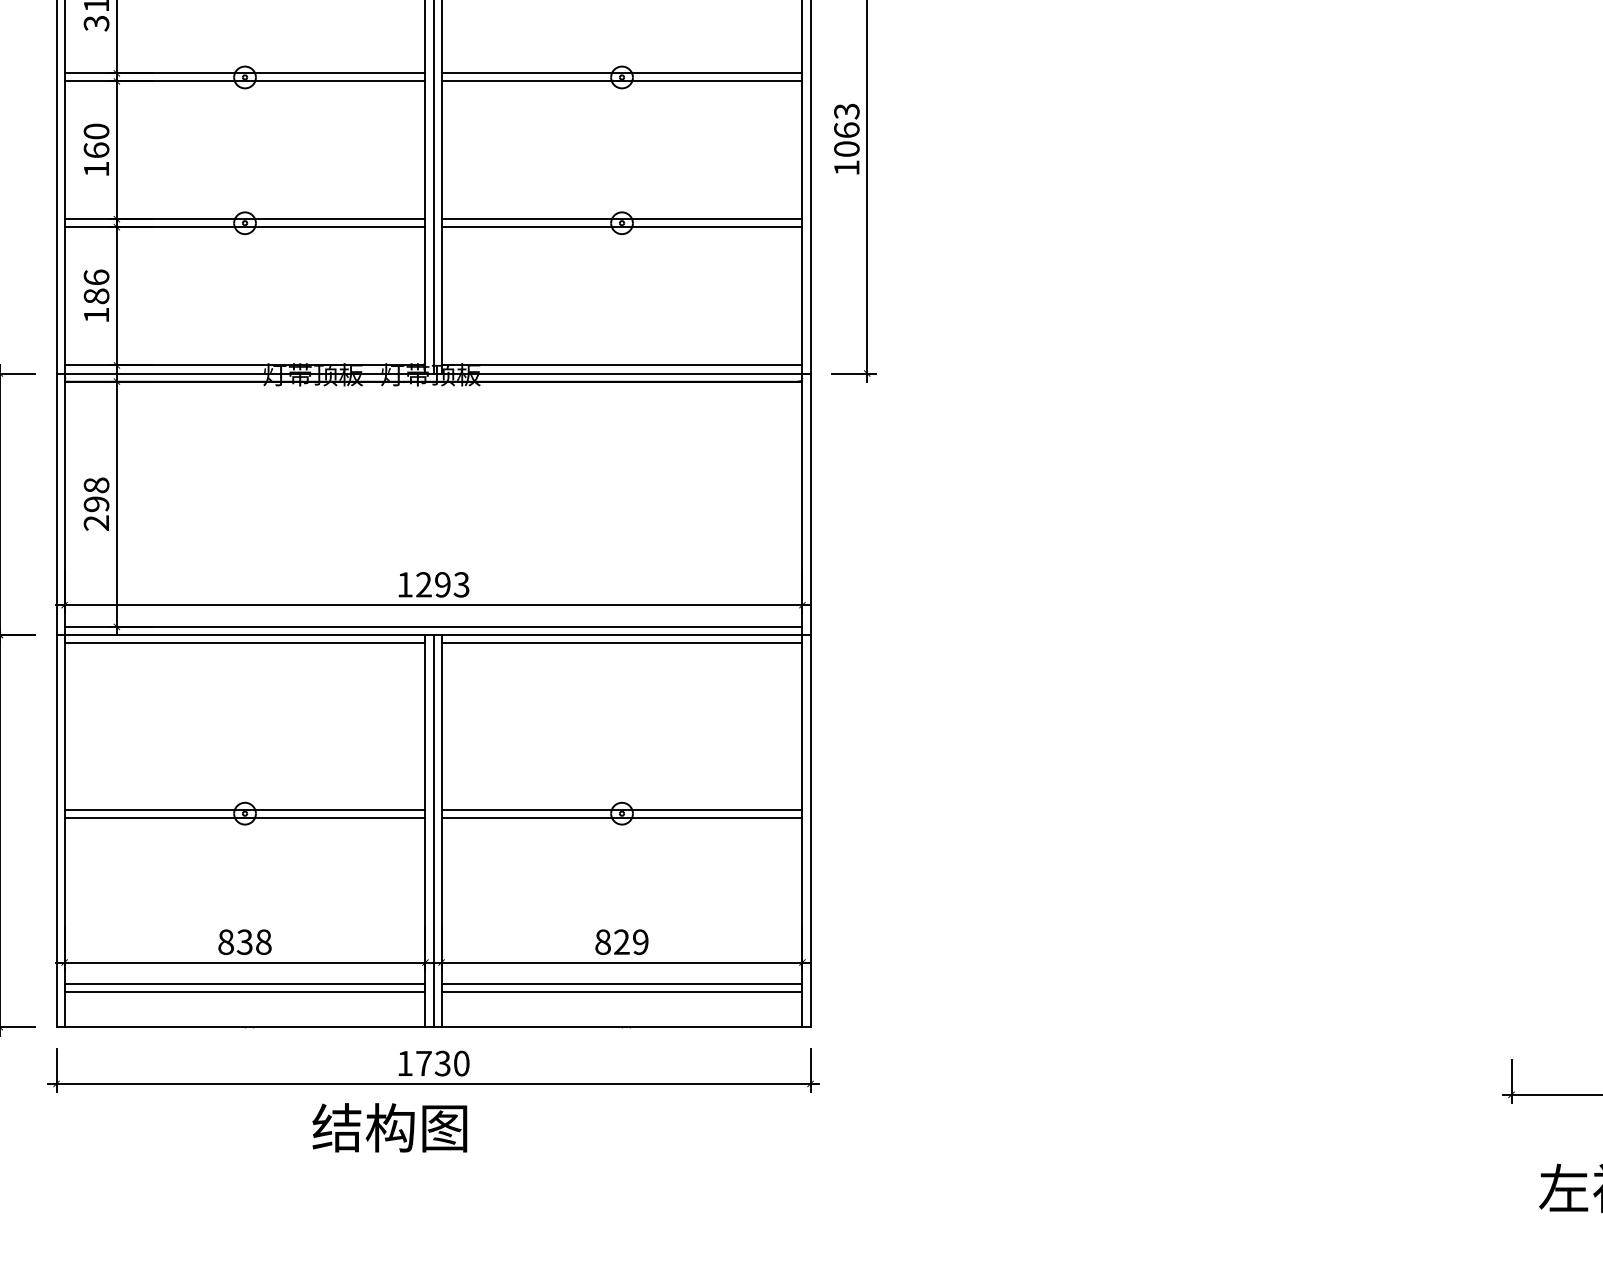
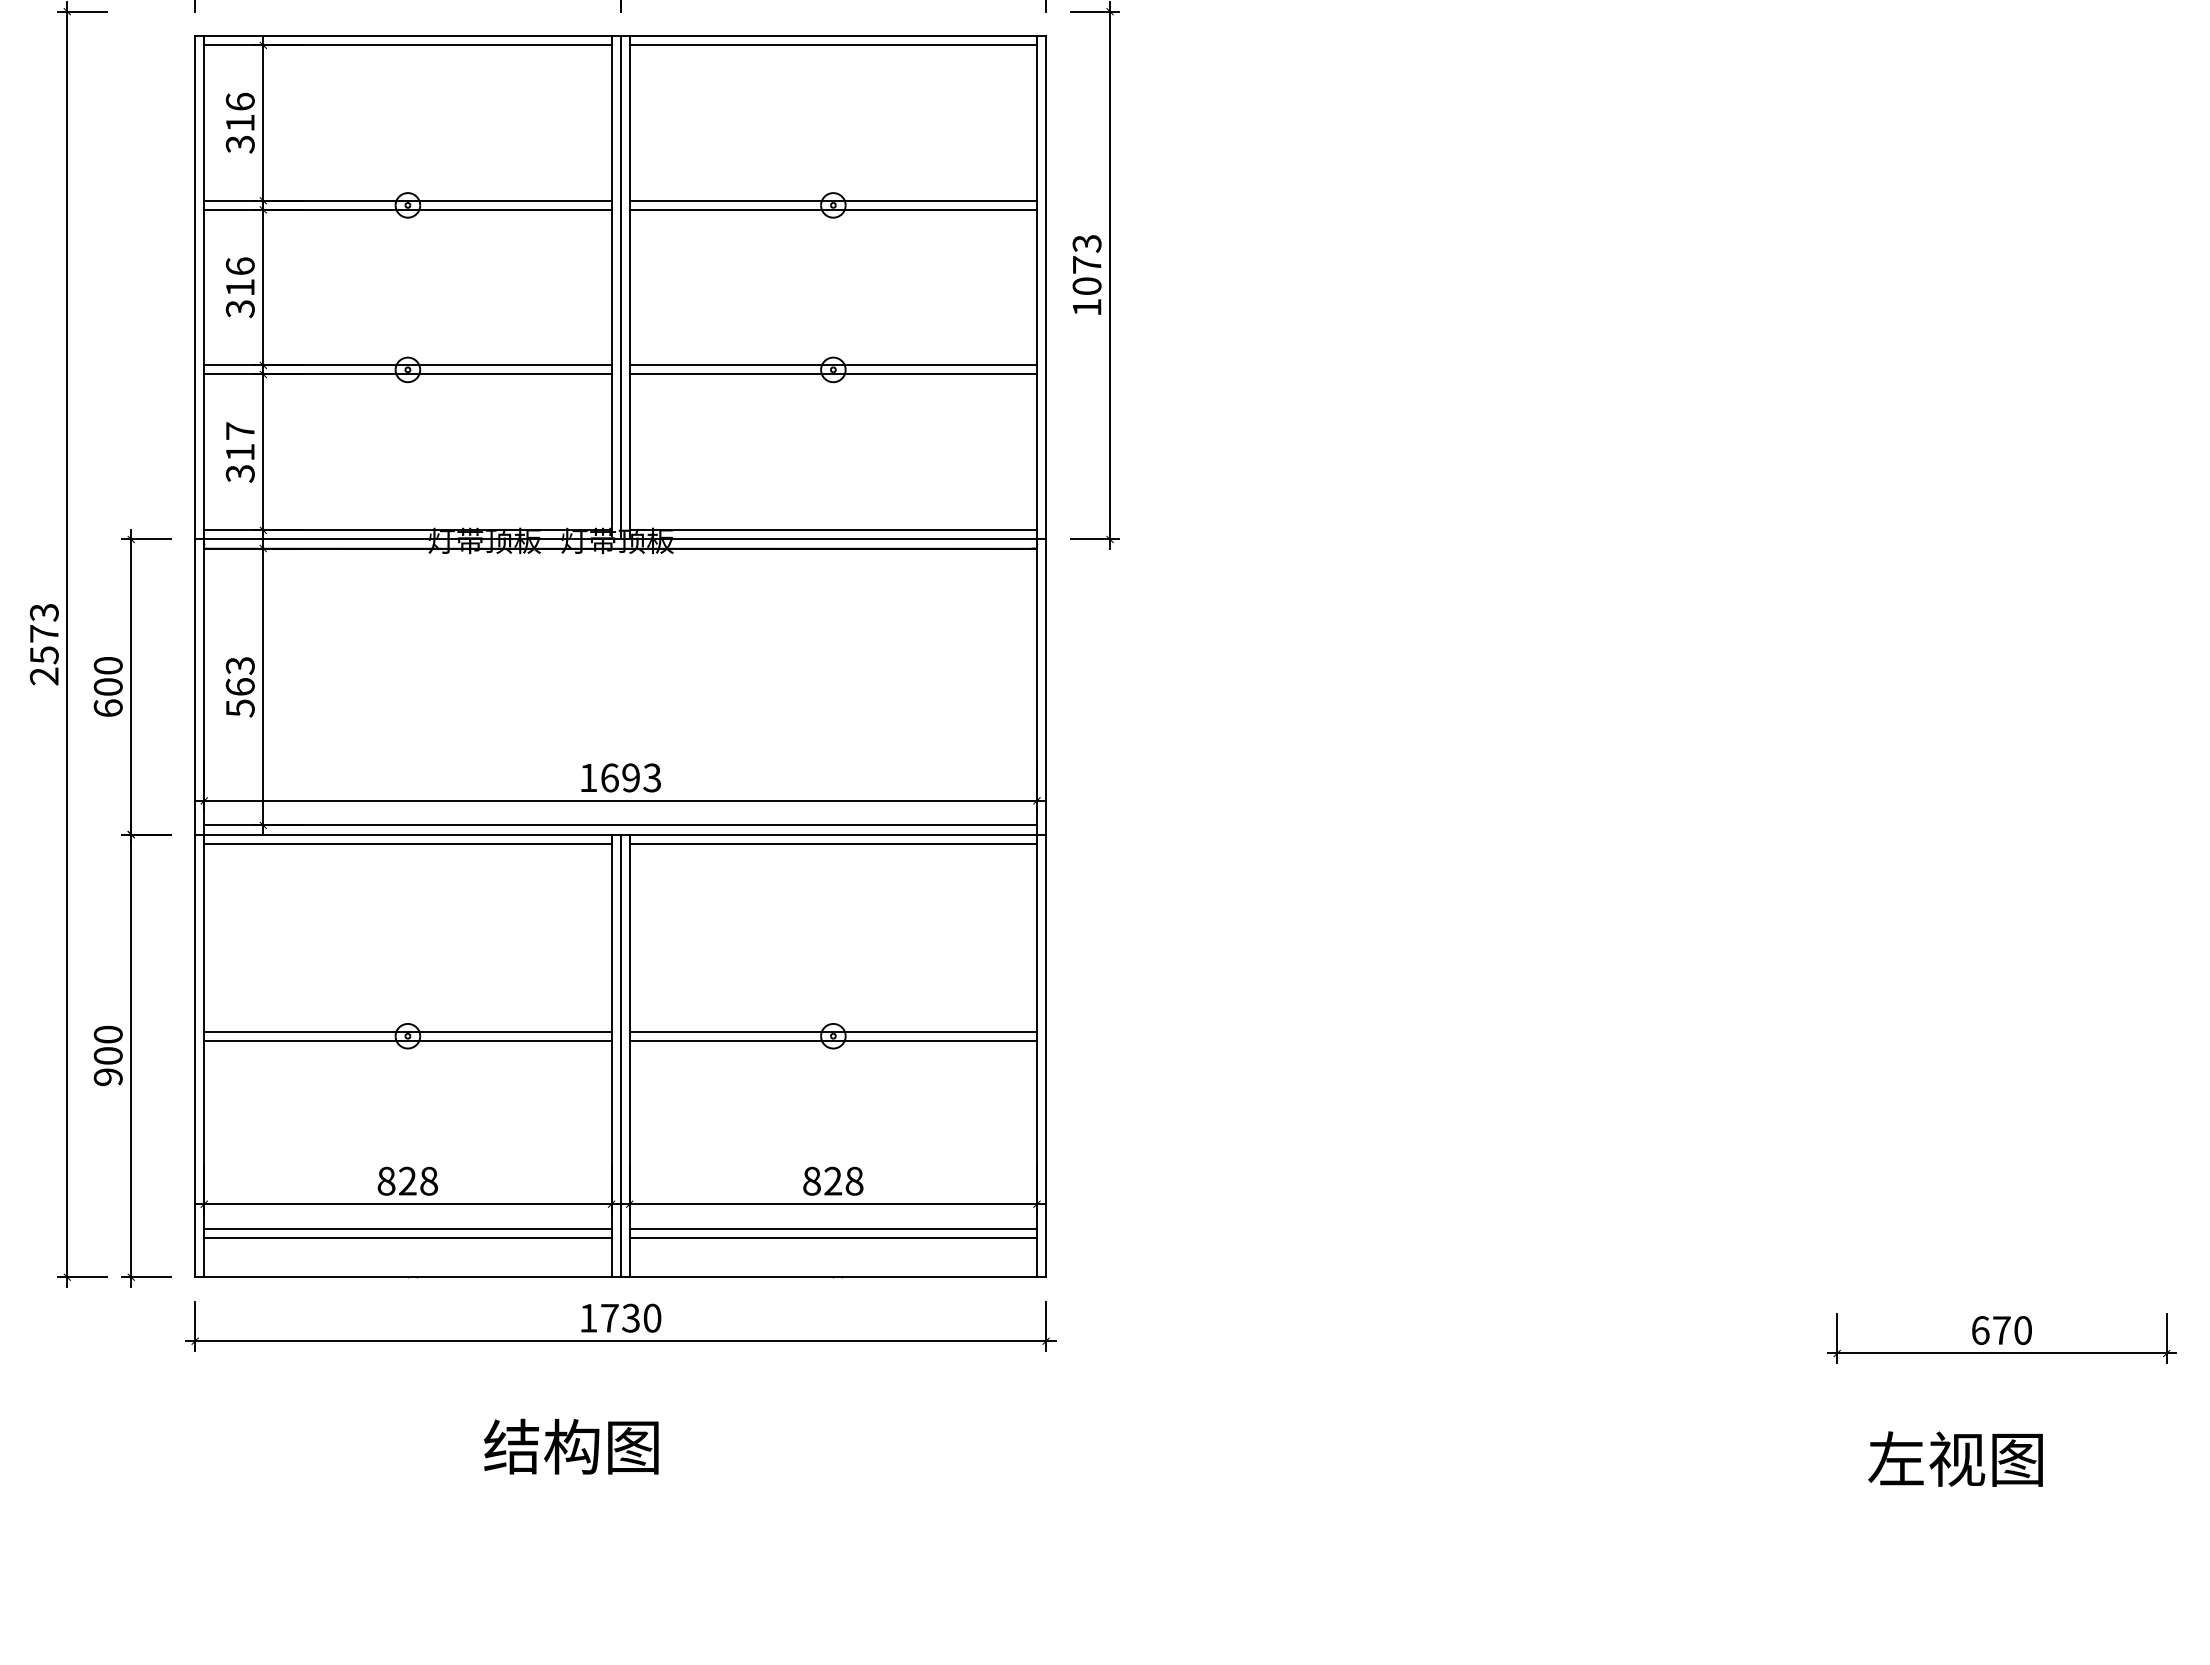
text: (846, 129) -> (1086, 264), 1063 -> 1073
text: (95, 150) -> (239, 287), 160 -> 316
text: (95, 296) -> (239, 452), 186 -> 317
text: (95, 503) -> (239, 686), 298 -> 563
text: (423, 584) -> (609, 777), 1293 -> 1693
text: (640, 941) -> (854, 1180), 829 -> 828
text: (244, 942) -> (407, 1181), 838 -> 828
text: (389, 1127) -> (571, 1446), moved

